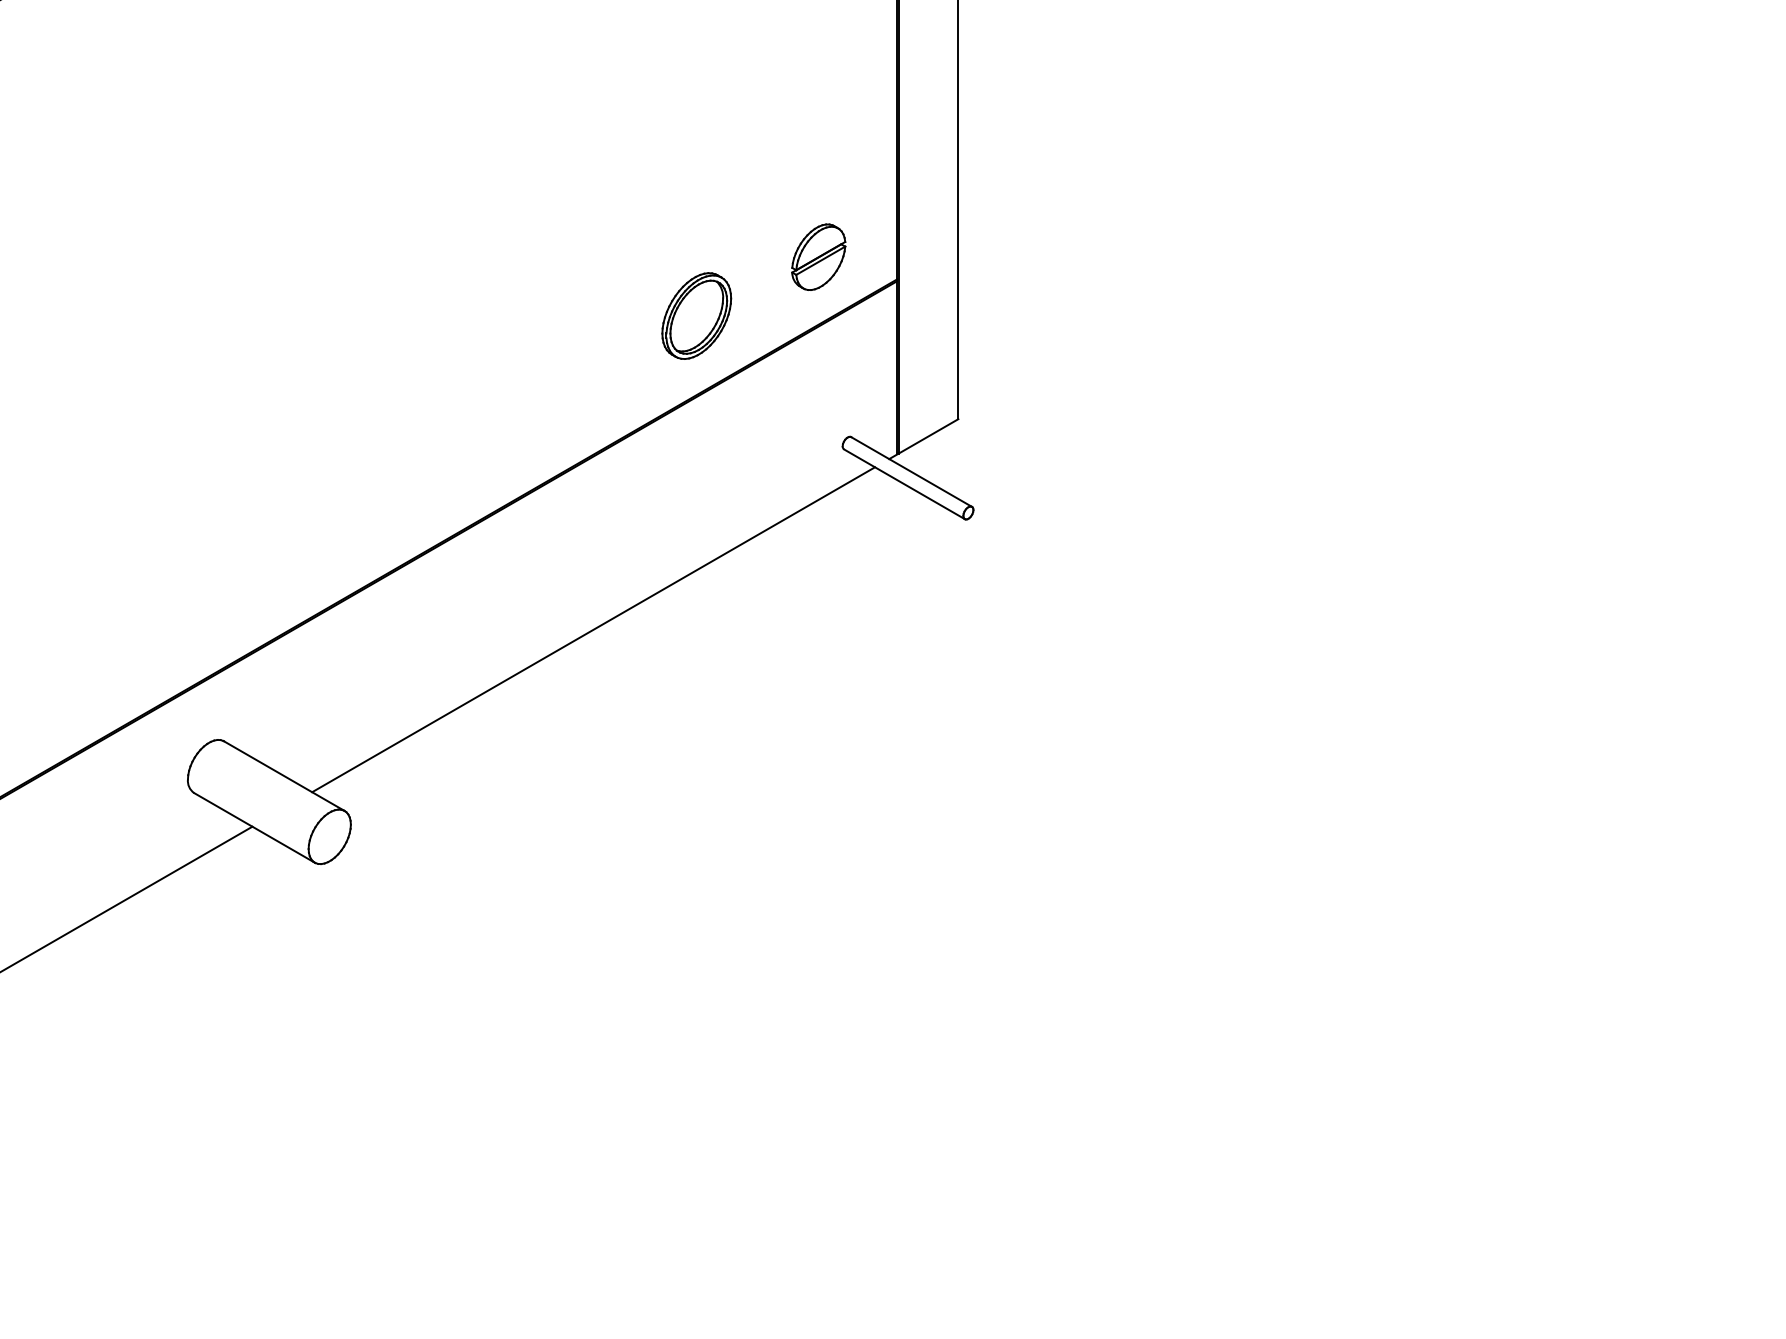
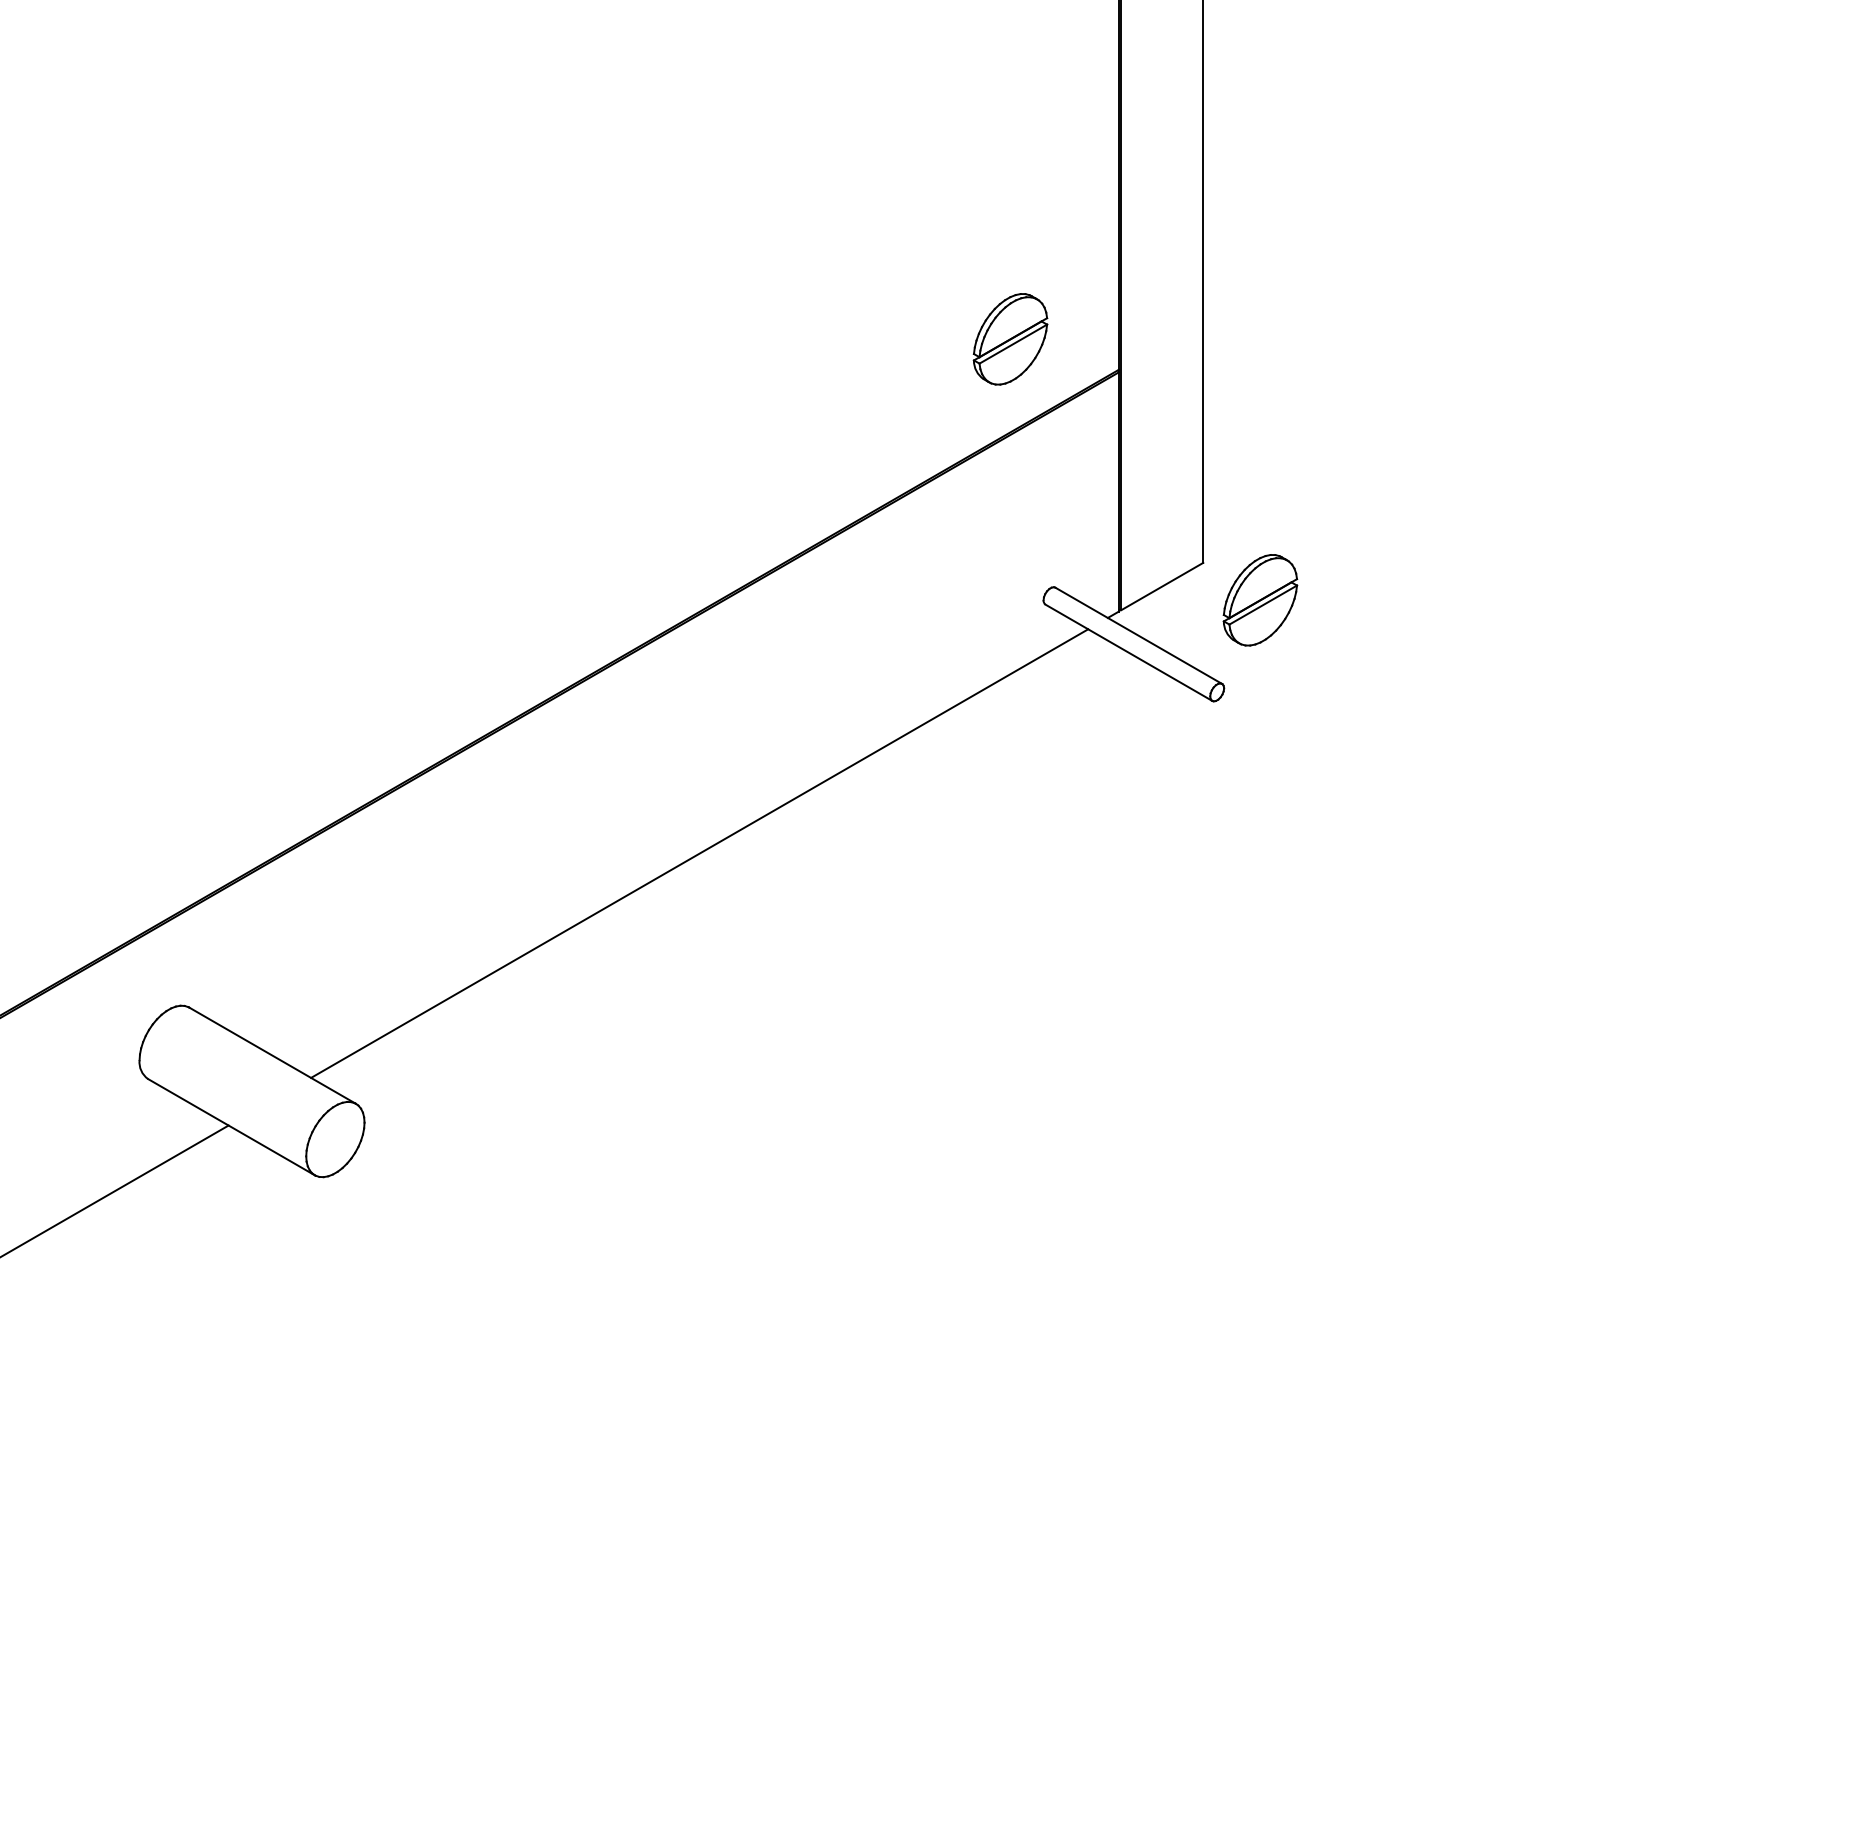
part: (696, 315) -> (841, 419), removed
part: (999, 445) -> (1260, 599), added

